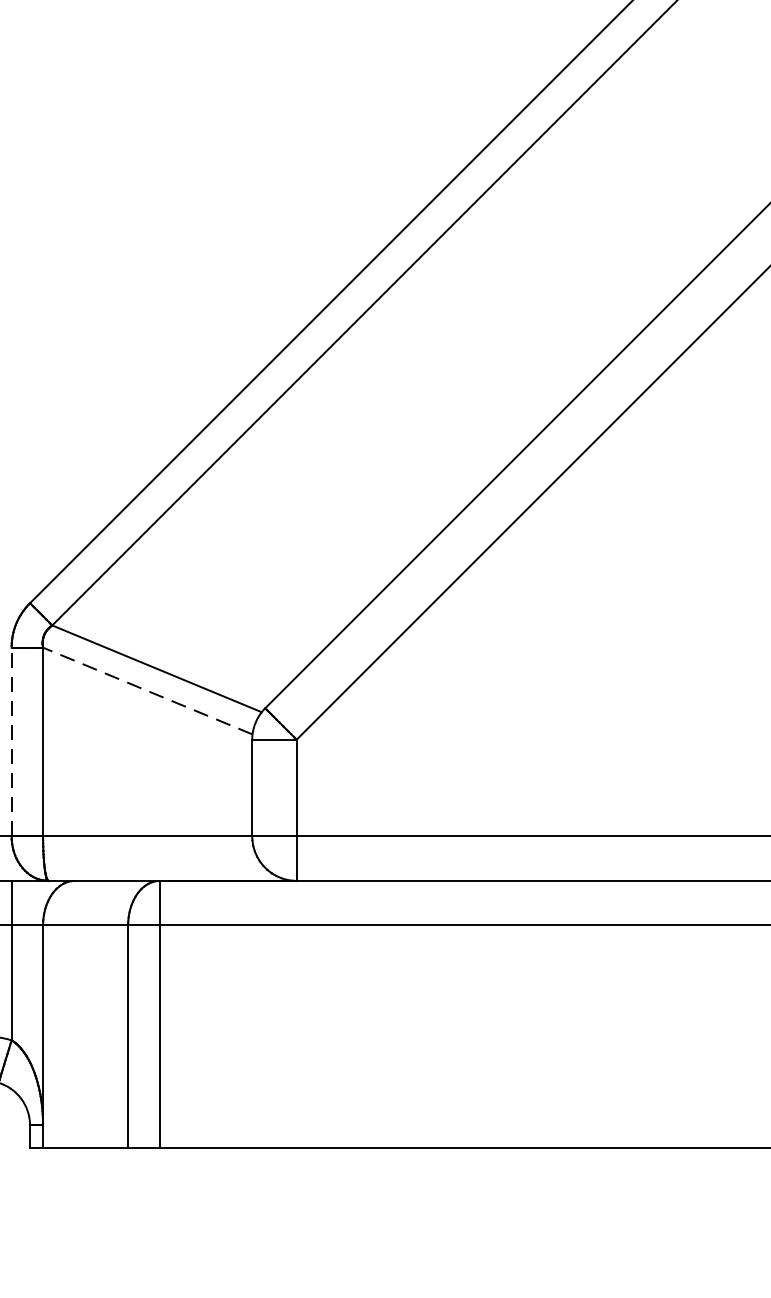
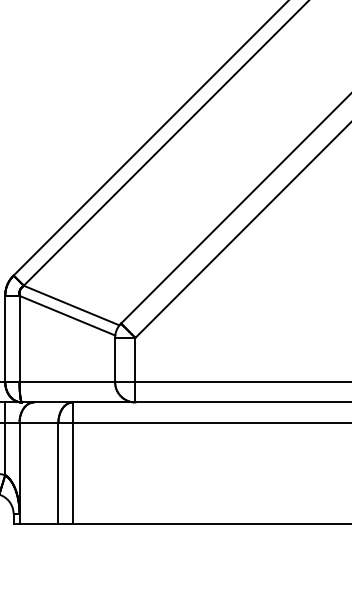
line: (147, 690) -> (67, 315), dashed -> solid
line: (12, 740) -> (5, 338), dashed -> solid

